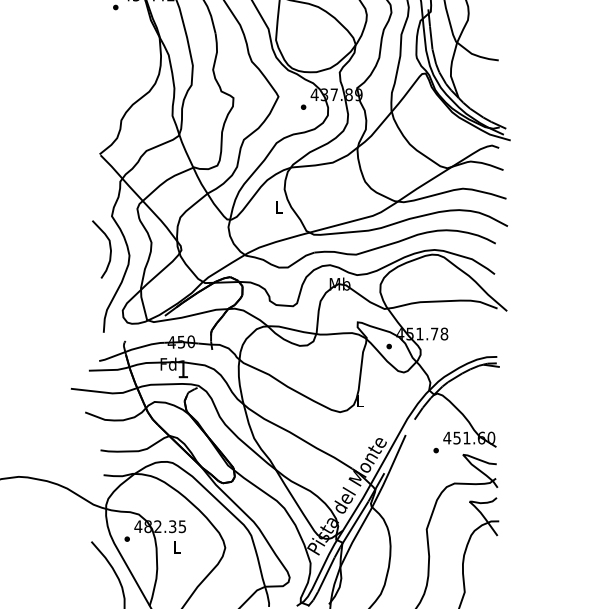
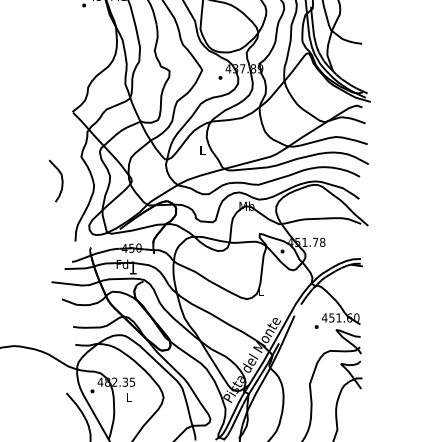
curve: (109, 248) -> (61, 180), moved

